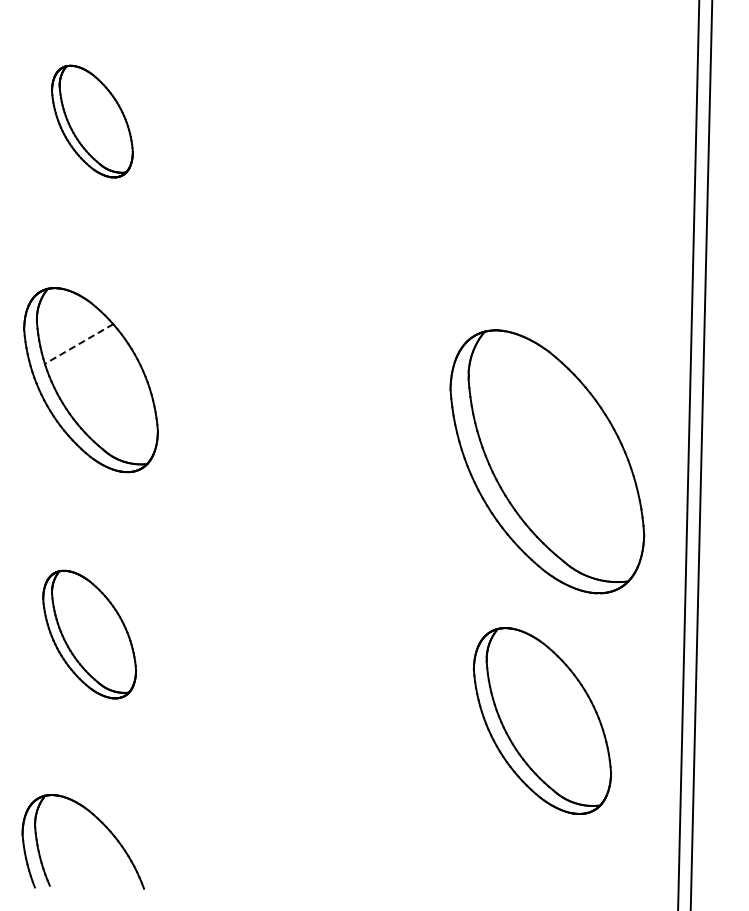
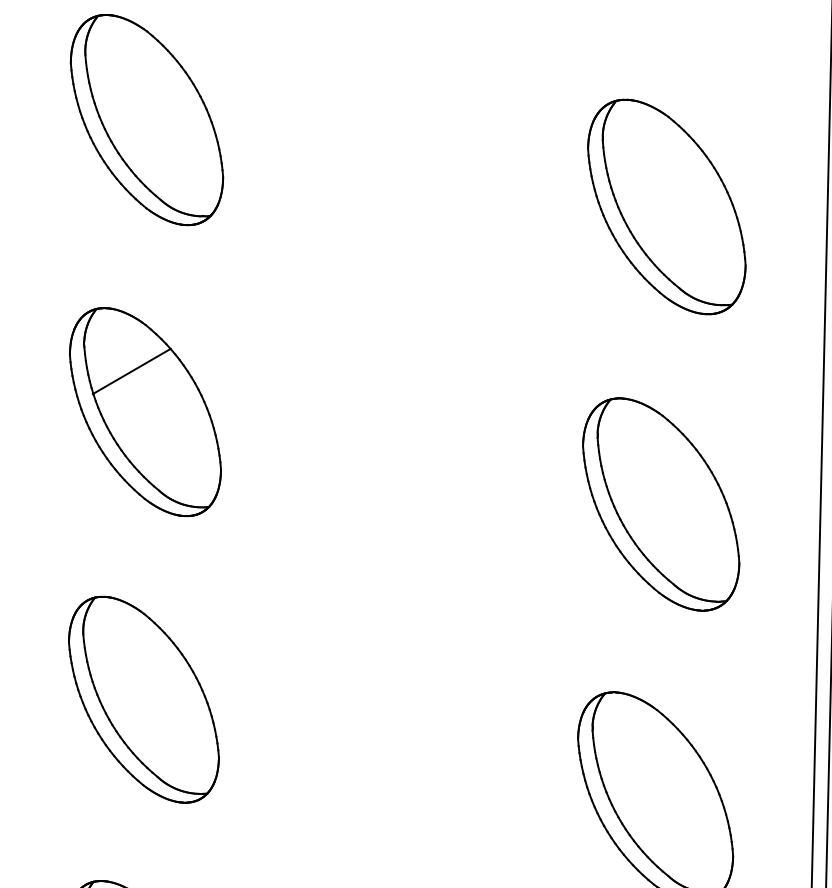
part: (92, 121) -> (147, 119), size x1.67
part: (552, 198) -> (666, 206), added
line: (78, 344) -> (131, 371), dashed -> solid
part: (547, 461) -> (661, 504), size x0.71
part: (89, 634) -> (143, 699), size x1.43

